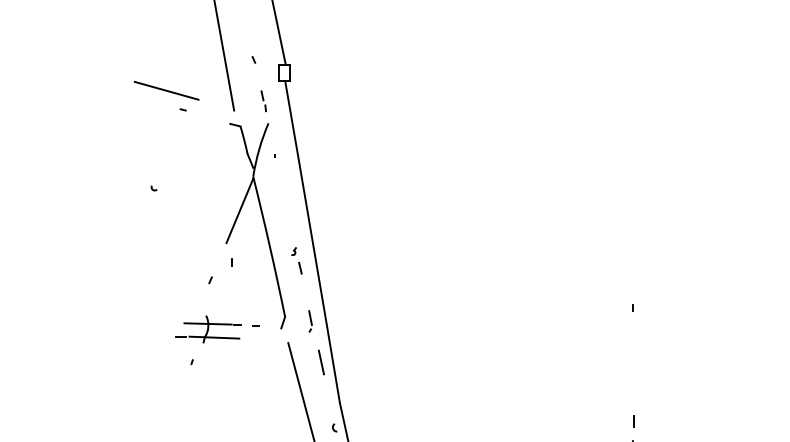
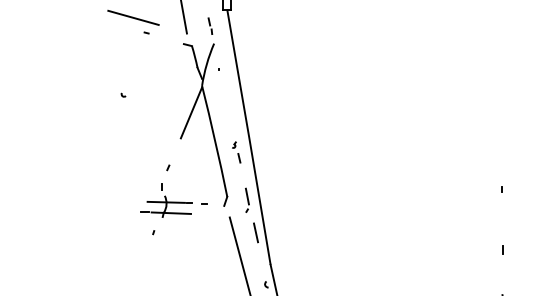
line: (231, 262) -> (161, 186), moved
part: (310, 321) -> (247, 200), size x1.43
line: (633, 421) -> (502, 250), moved

